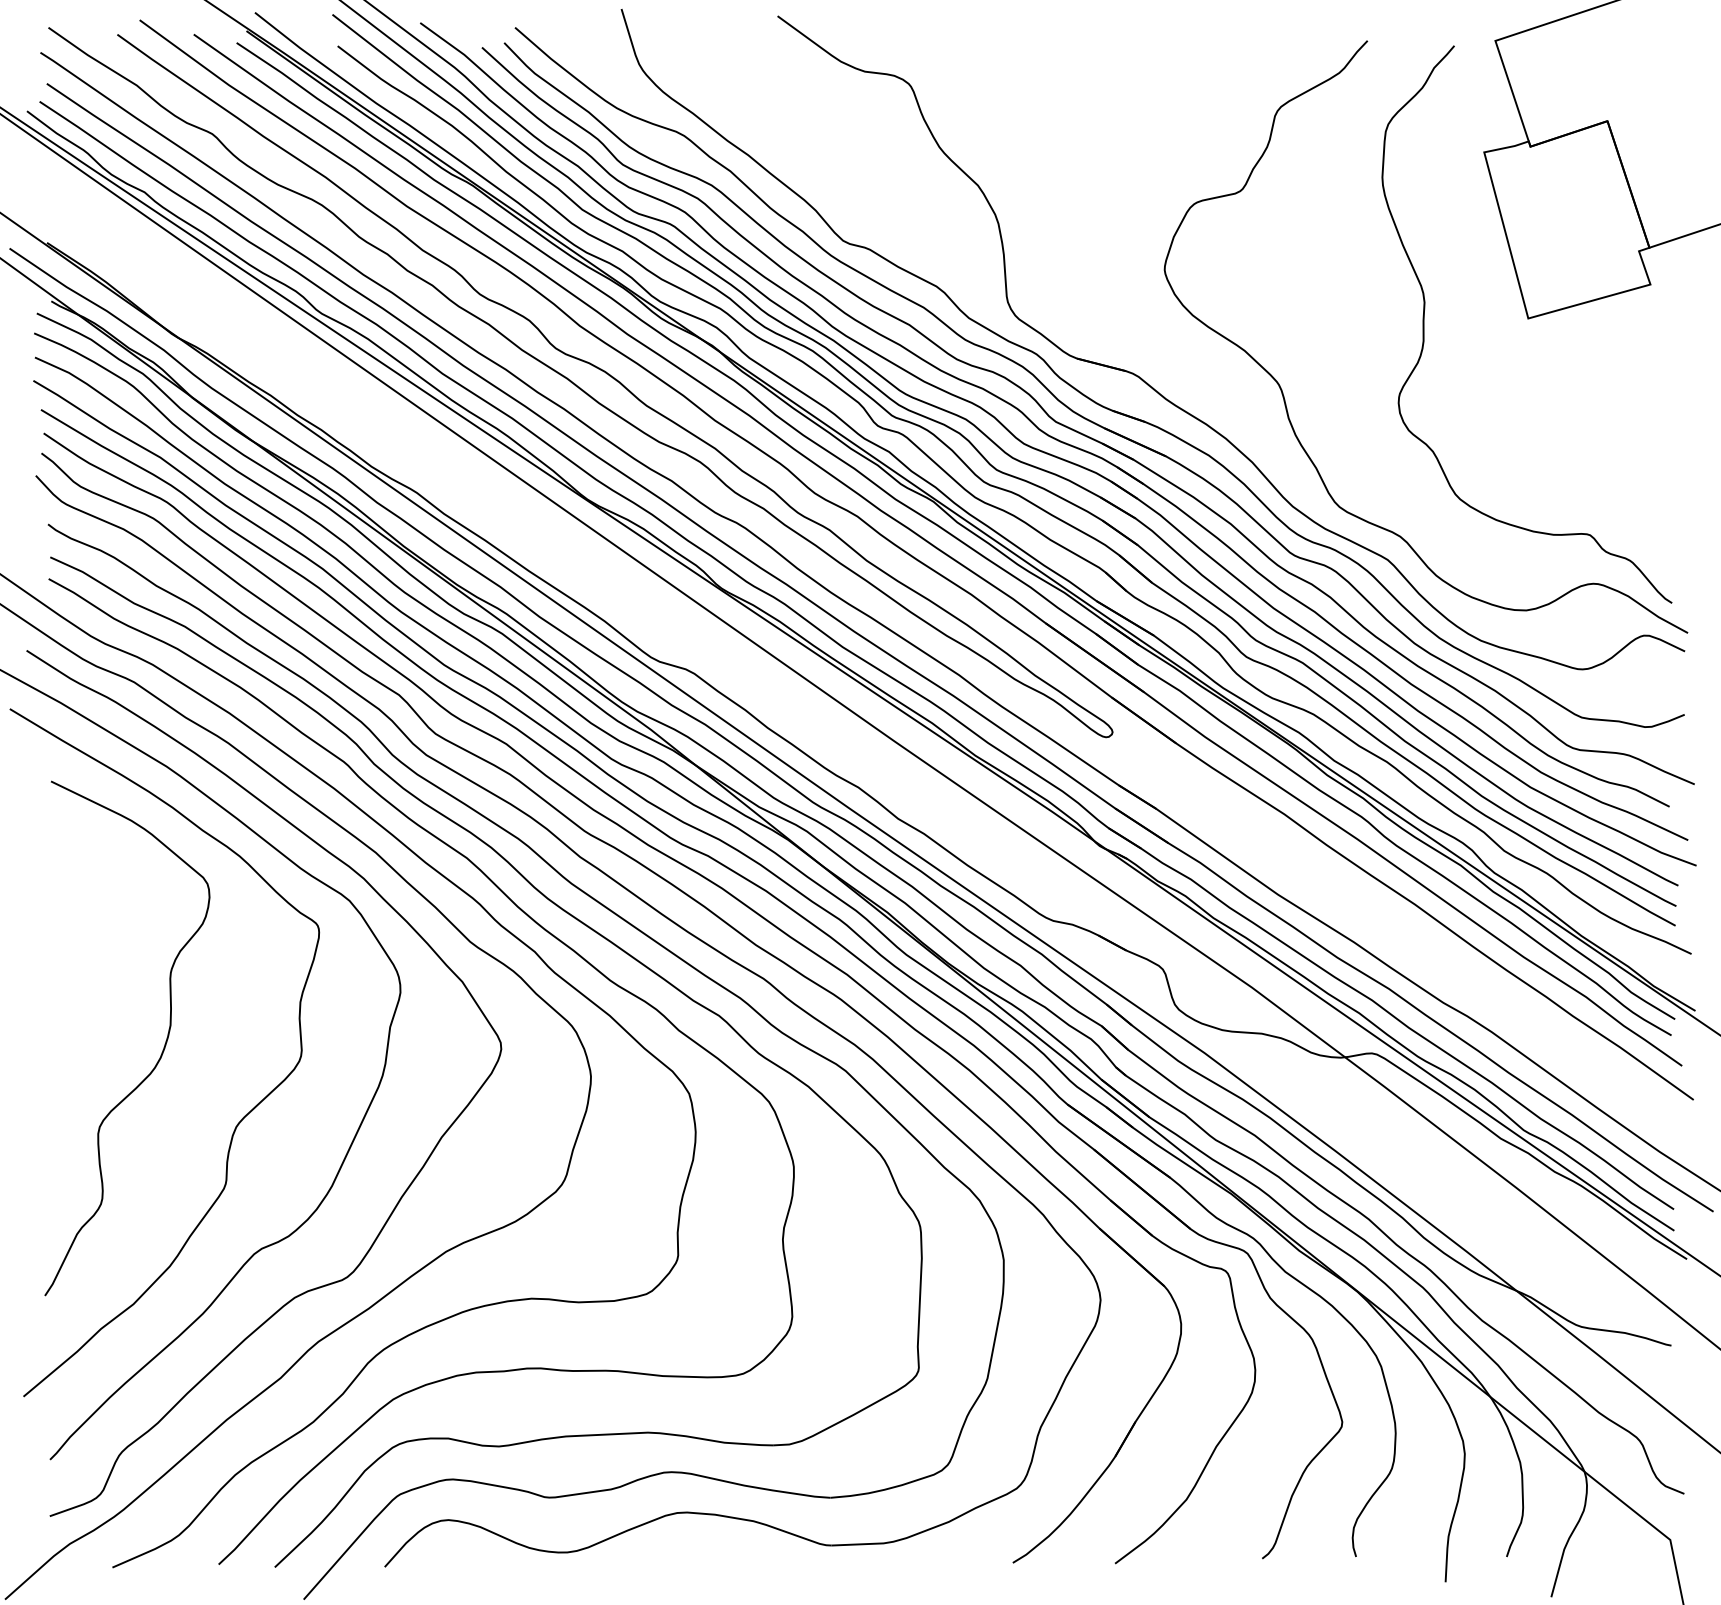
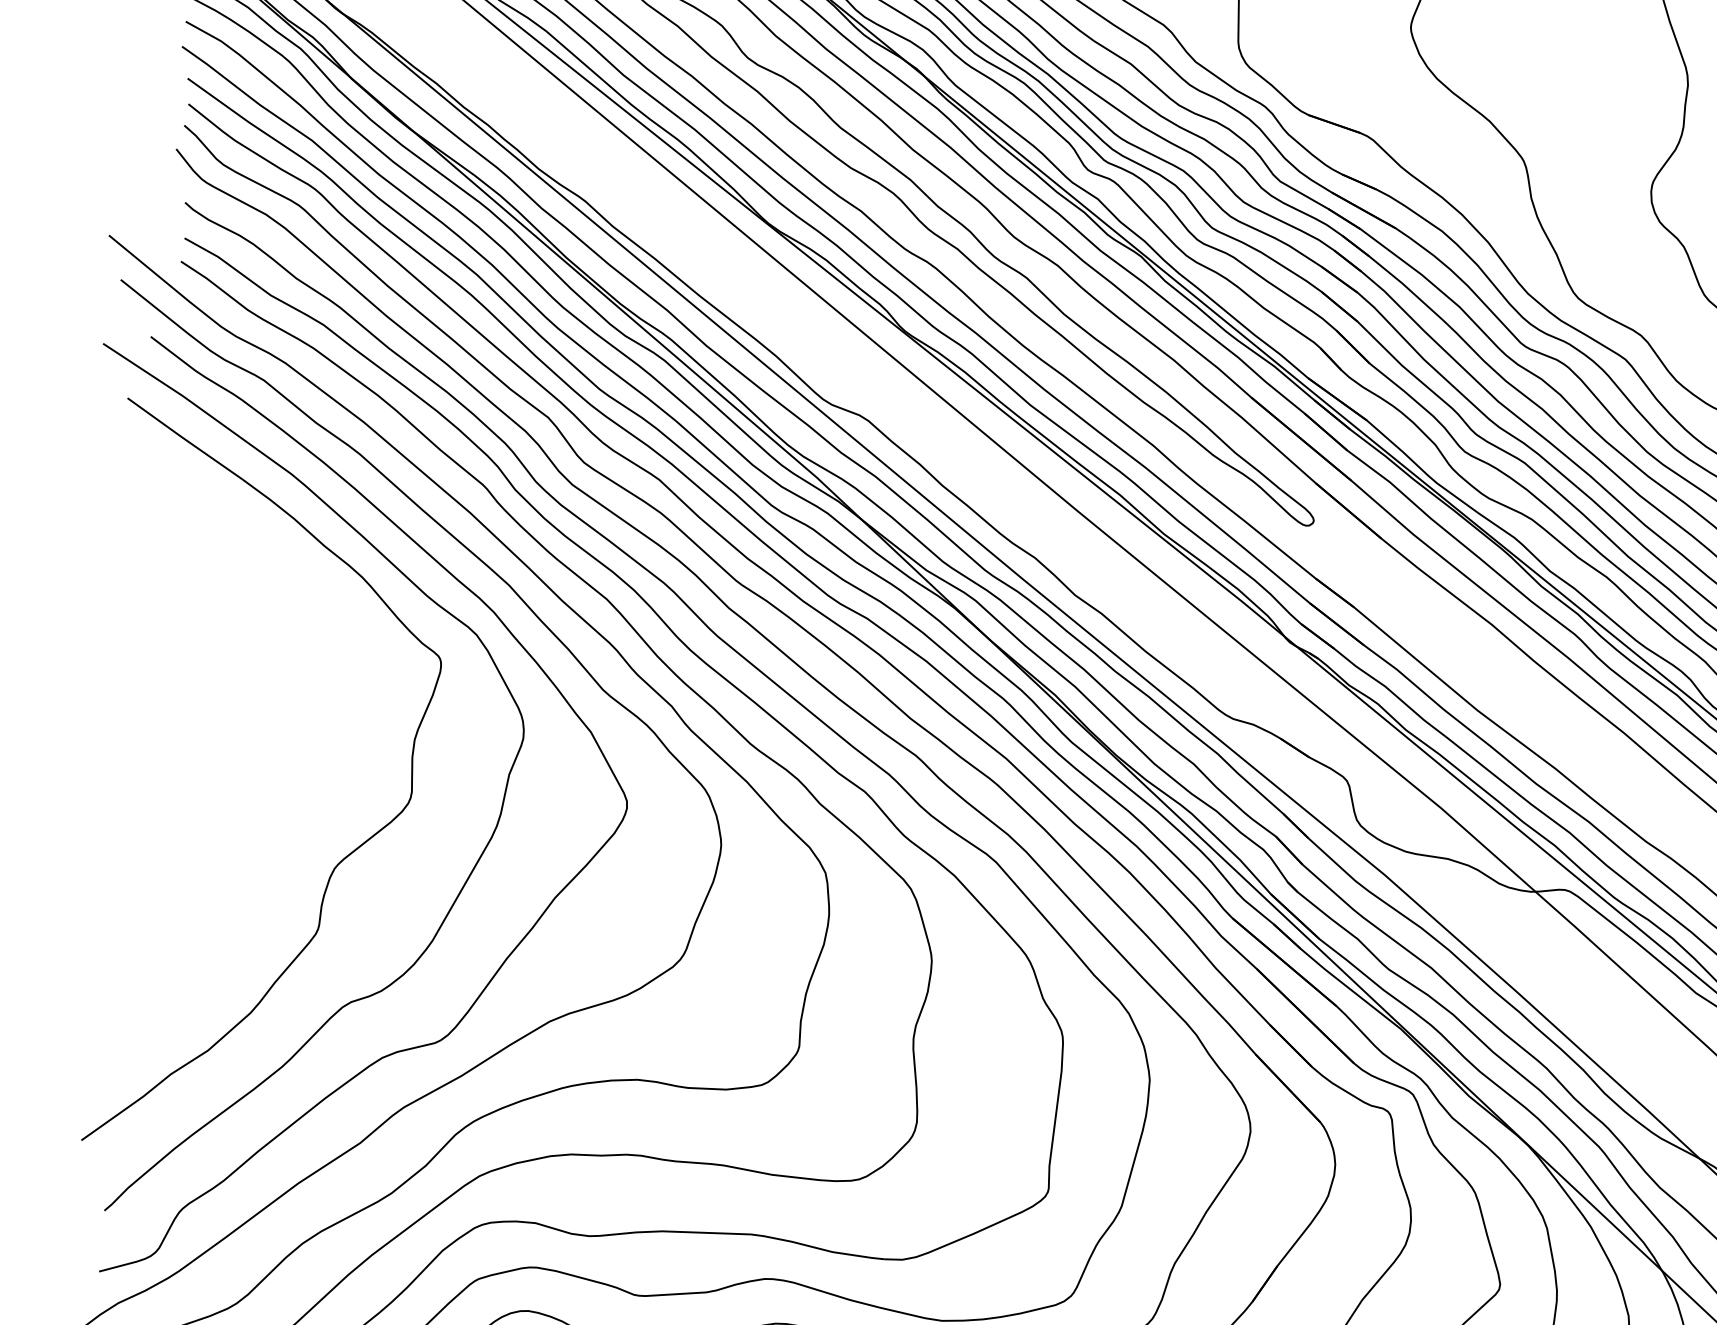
curve: (161, 1052) -> (260, 781), removed

